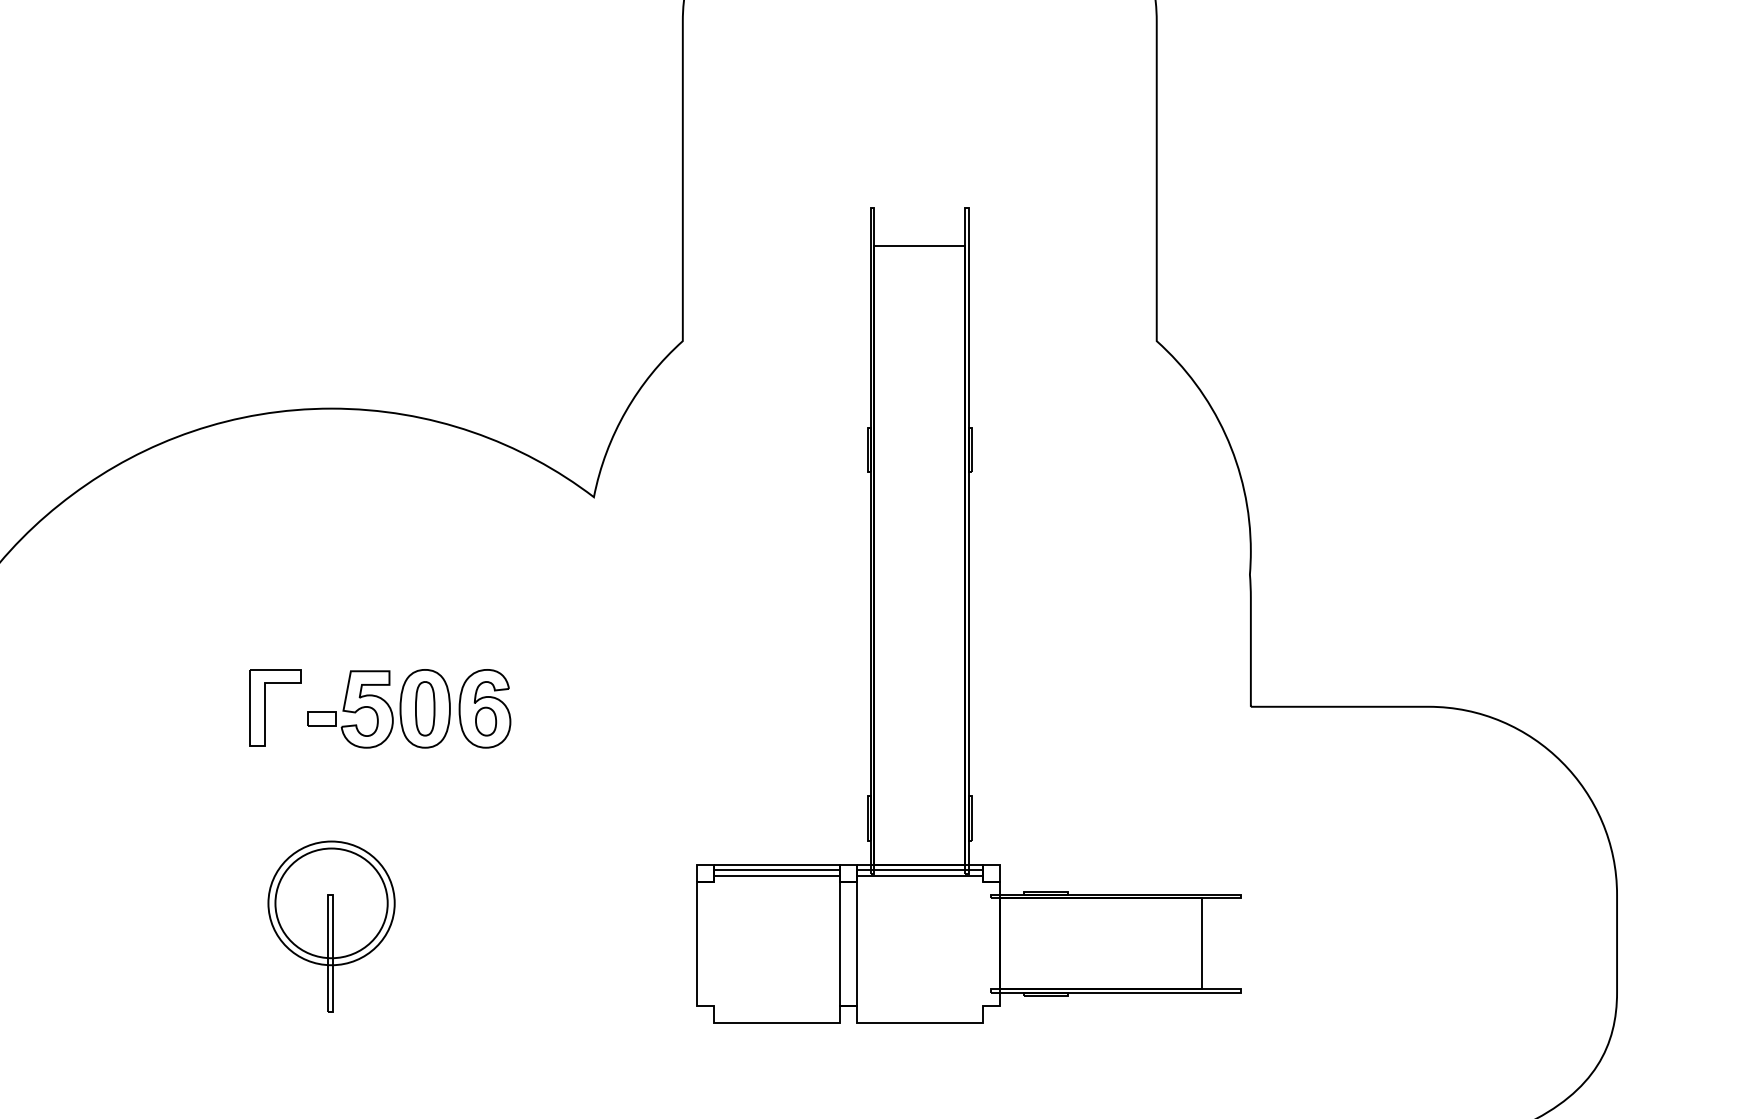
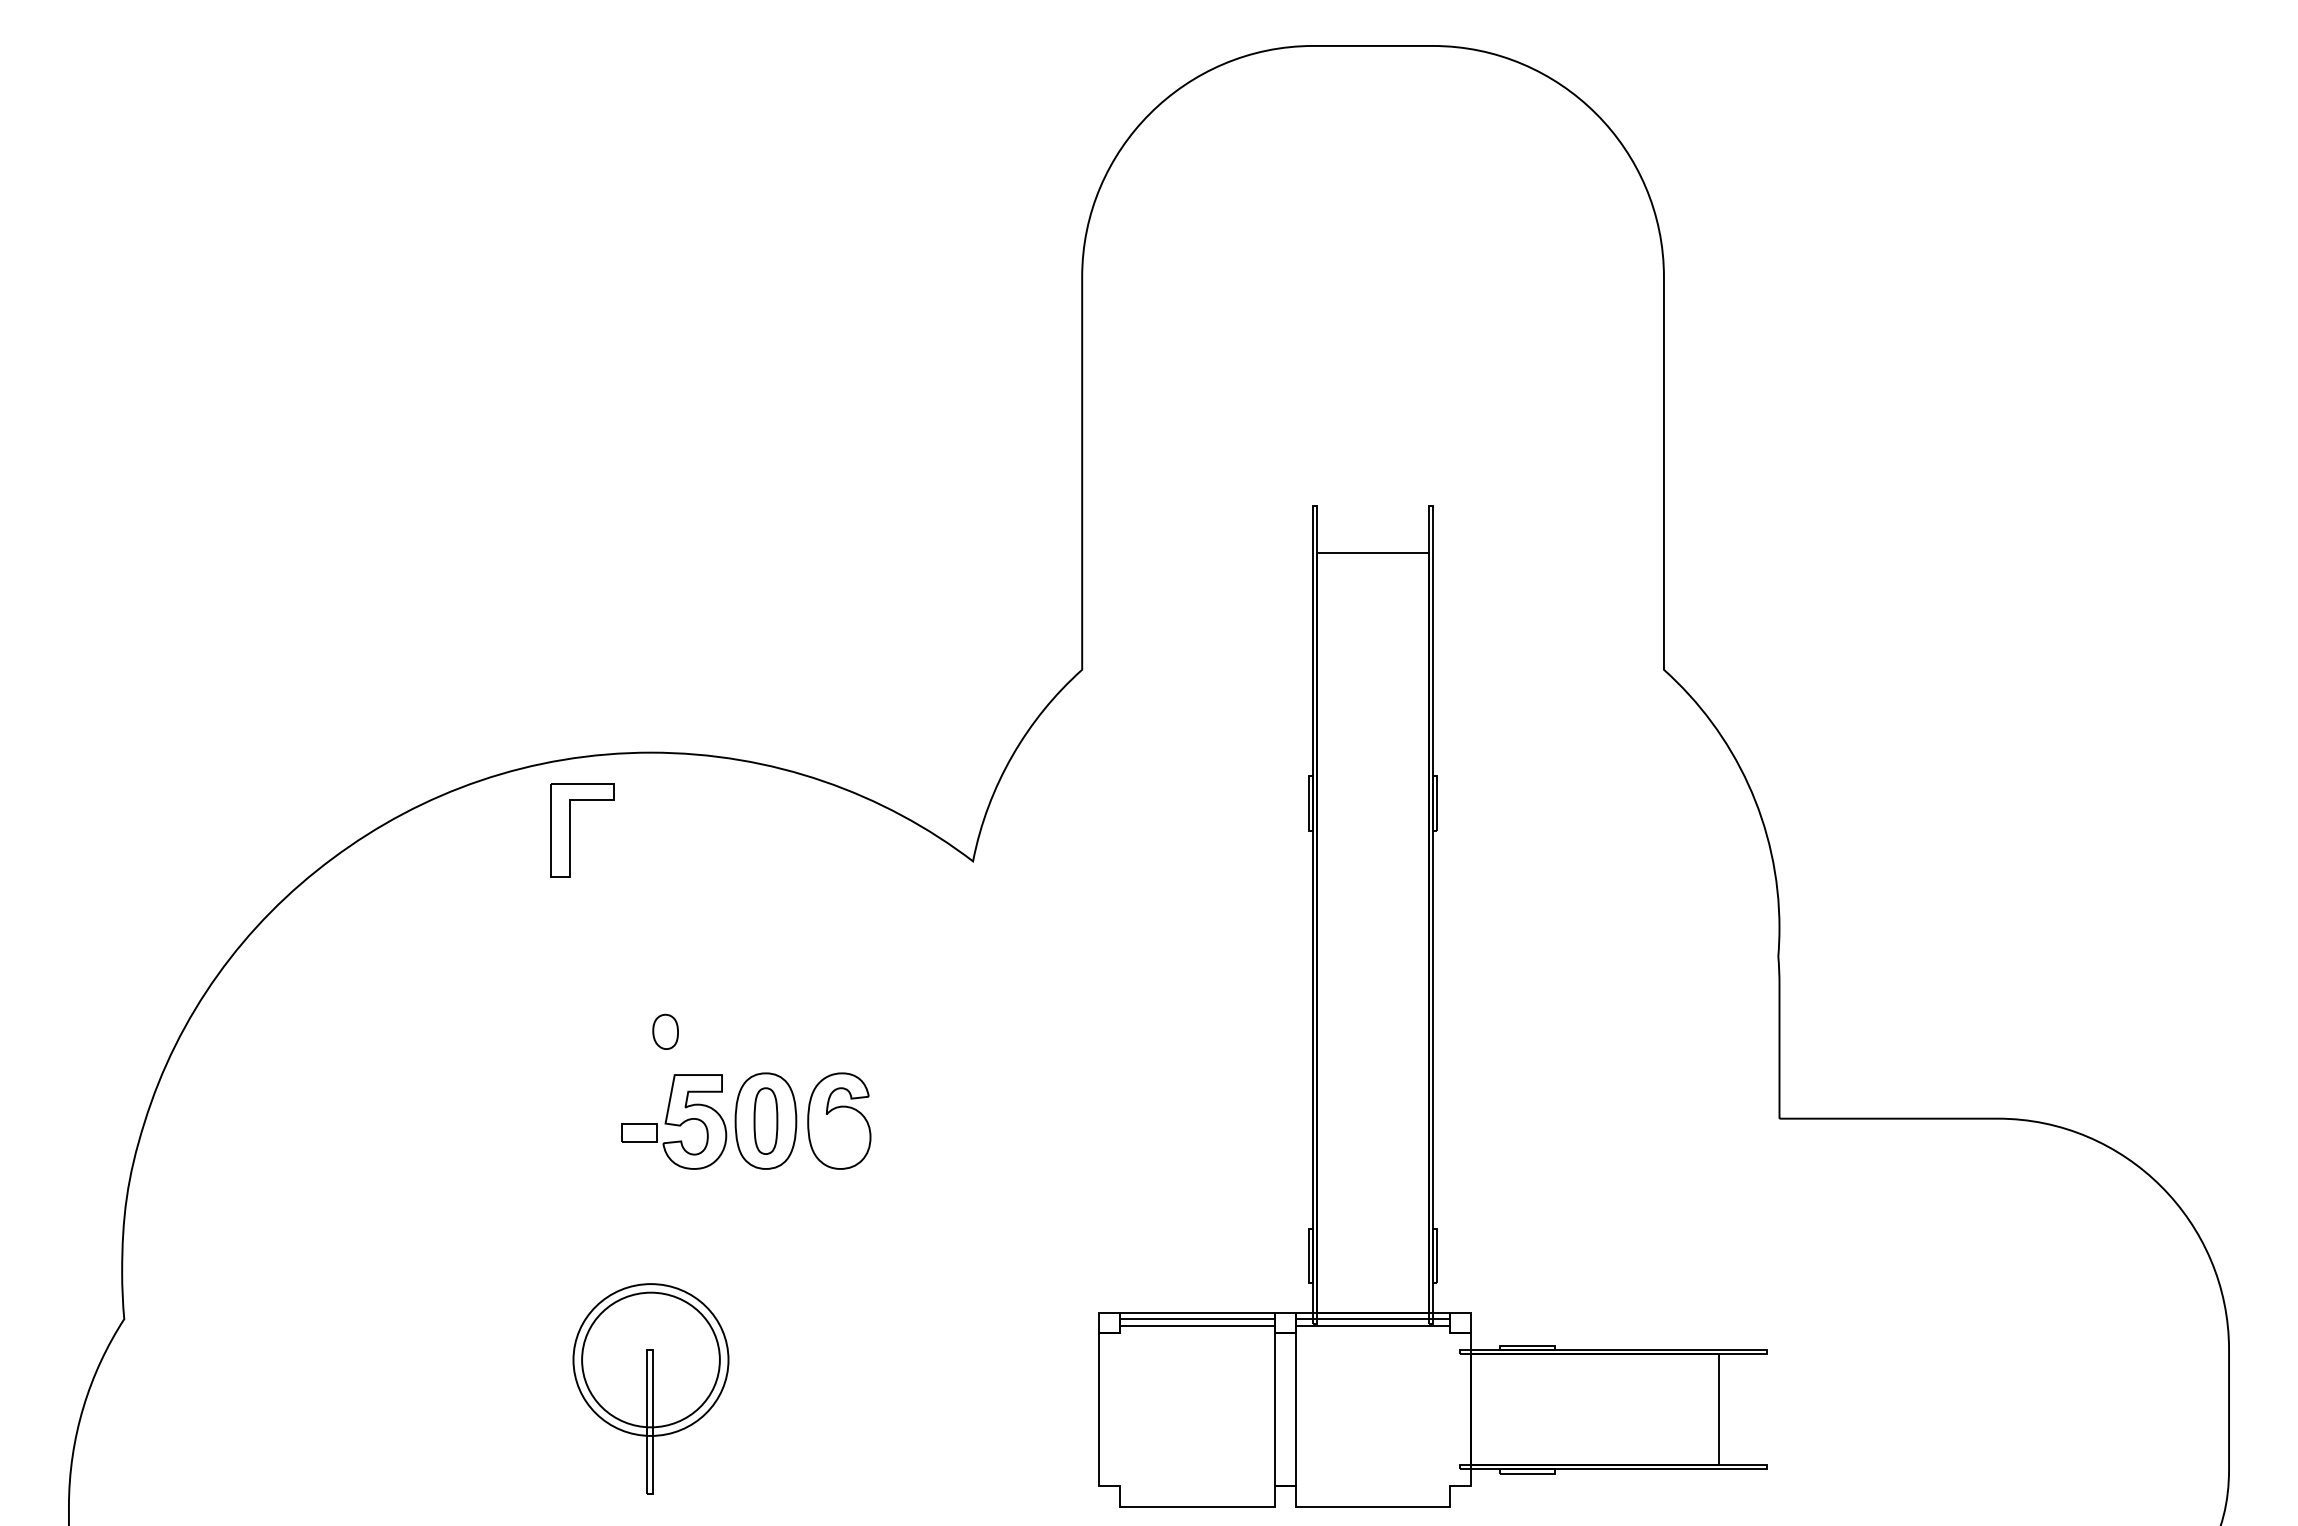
part: (266, 708) -> (570, 830), moved
part: (485, 721) -> (665, 1031), moved

